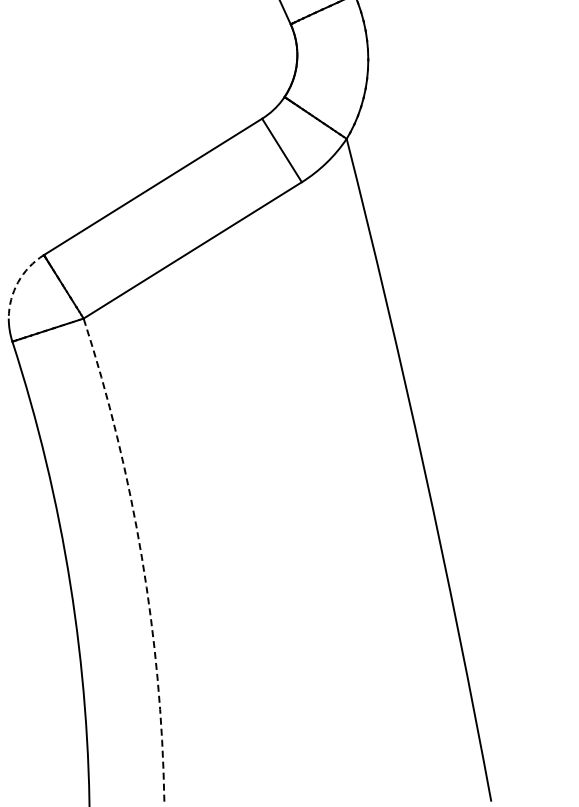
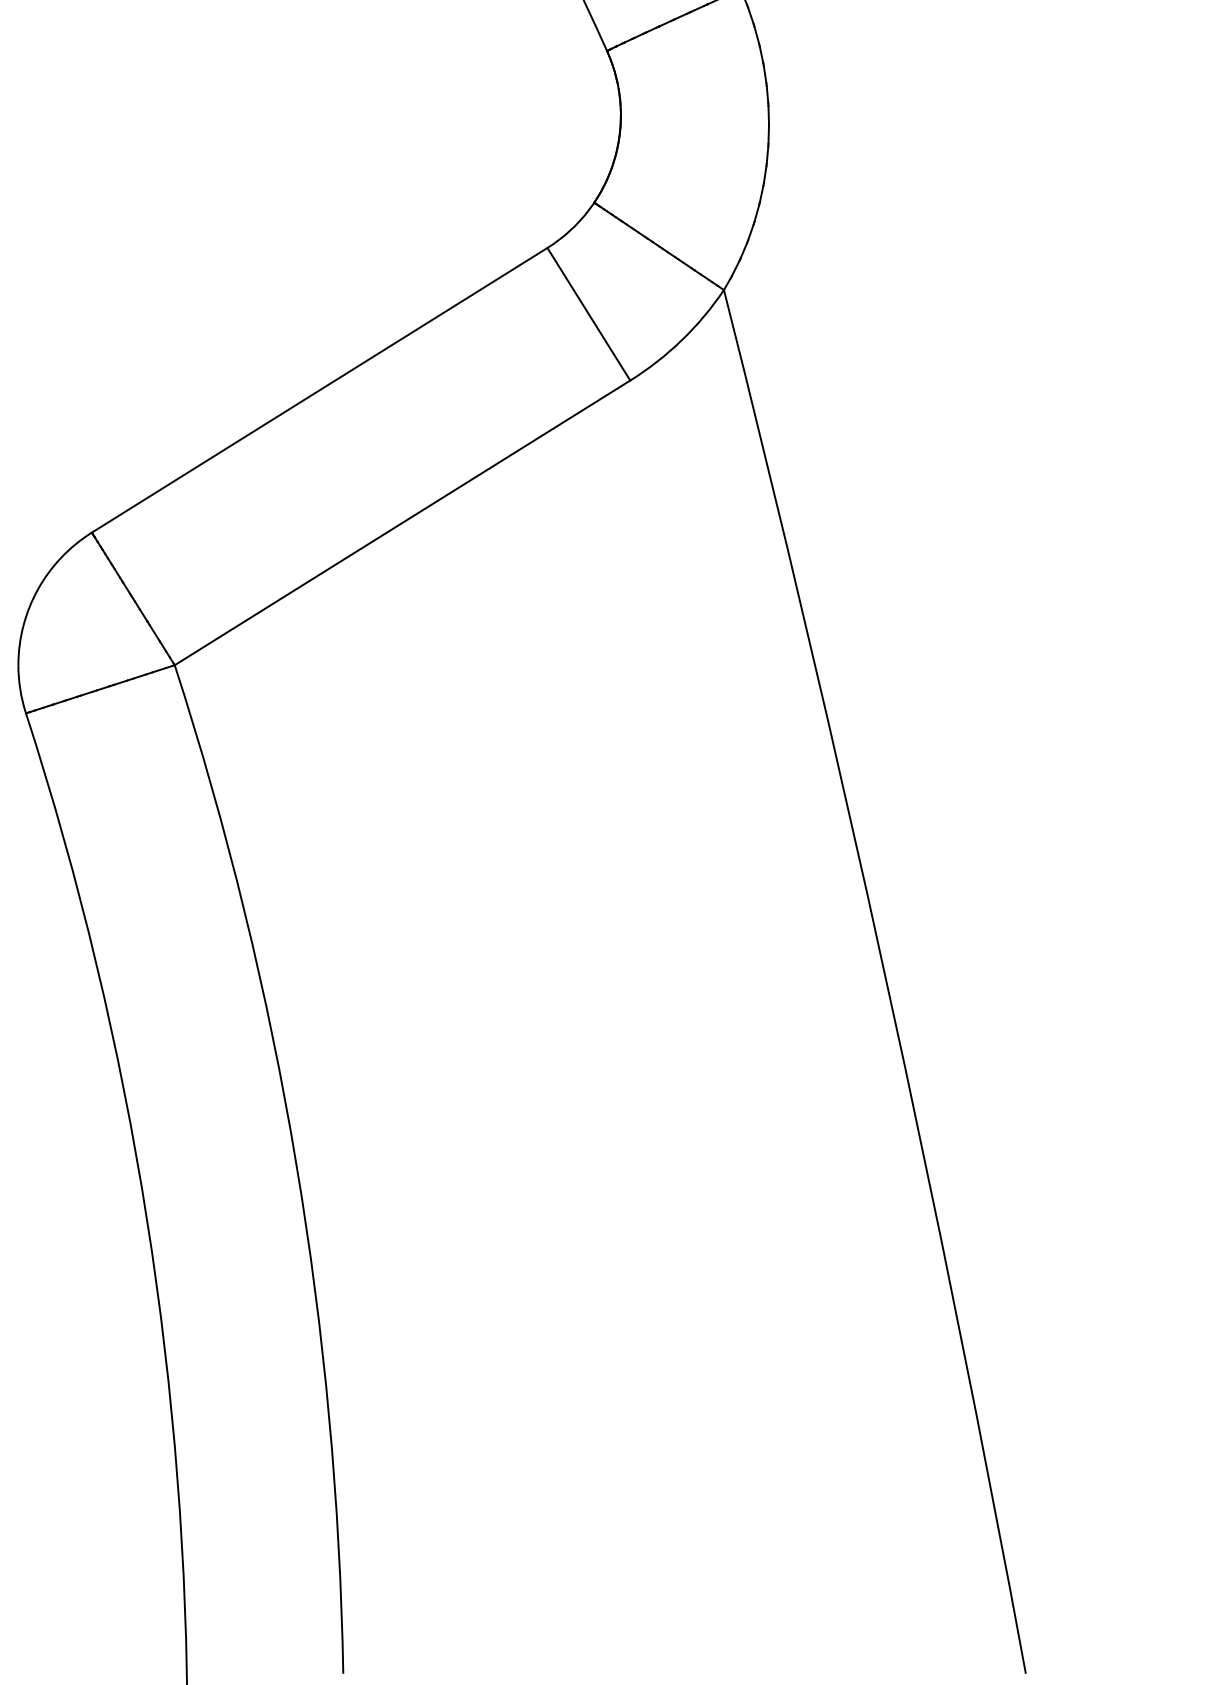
arc: (18, 282) -> (38, 589), dashed -> solid
arc: (141, 557) -> (295, 1164), dashed -> solid

